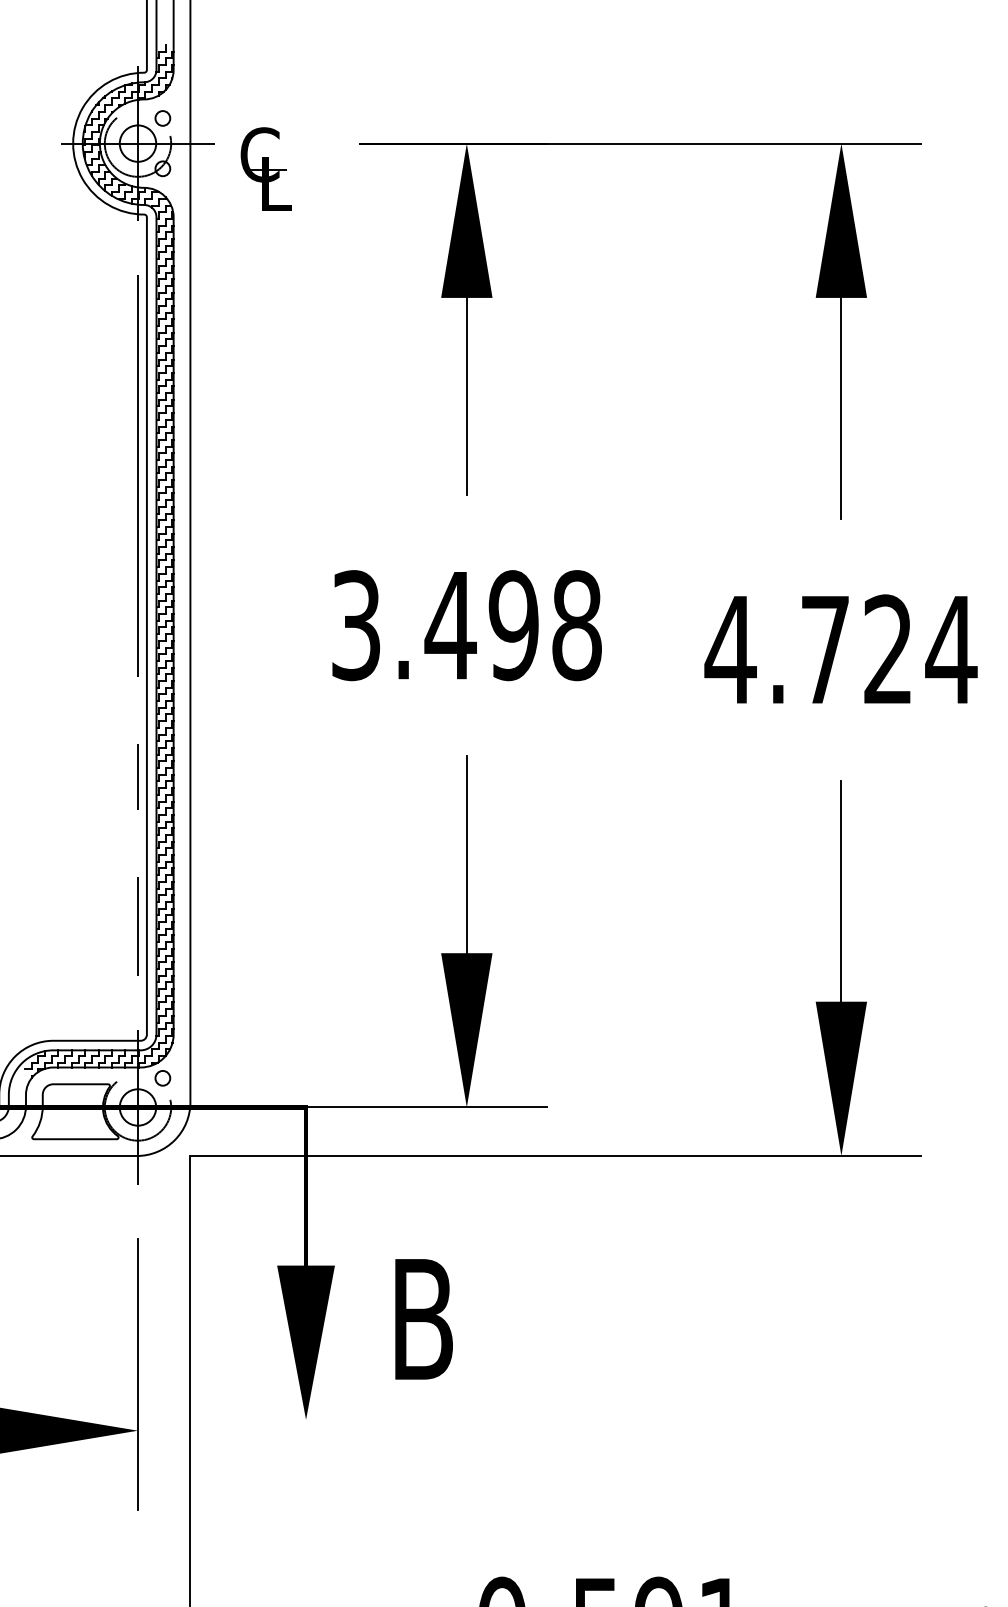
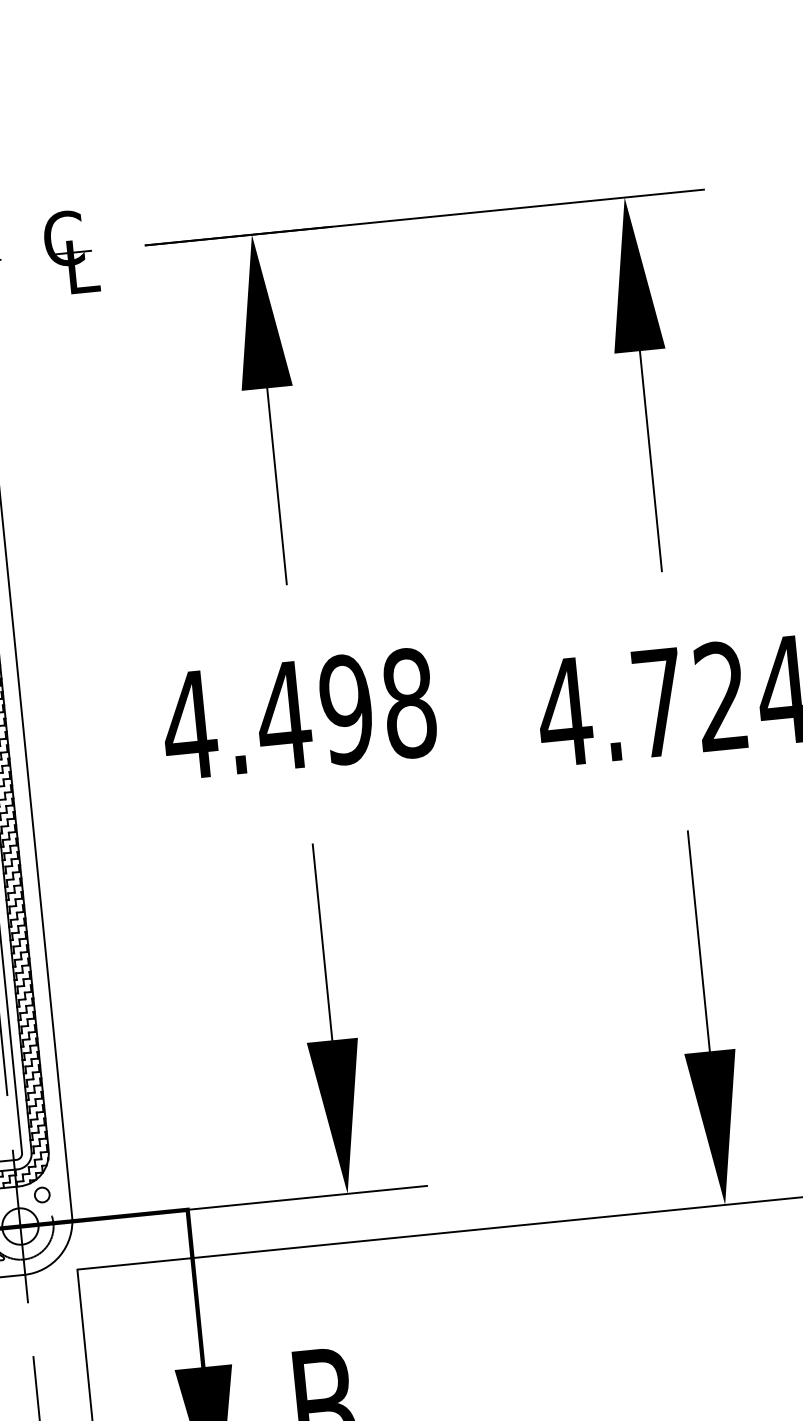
part: (265, 168) -> (70, 251), moved
text: (355, 625) -> (188, 725), 3.498 -> 4.498

